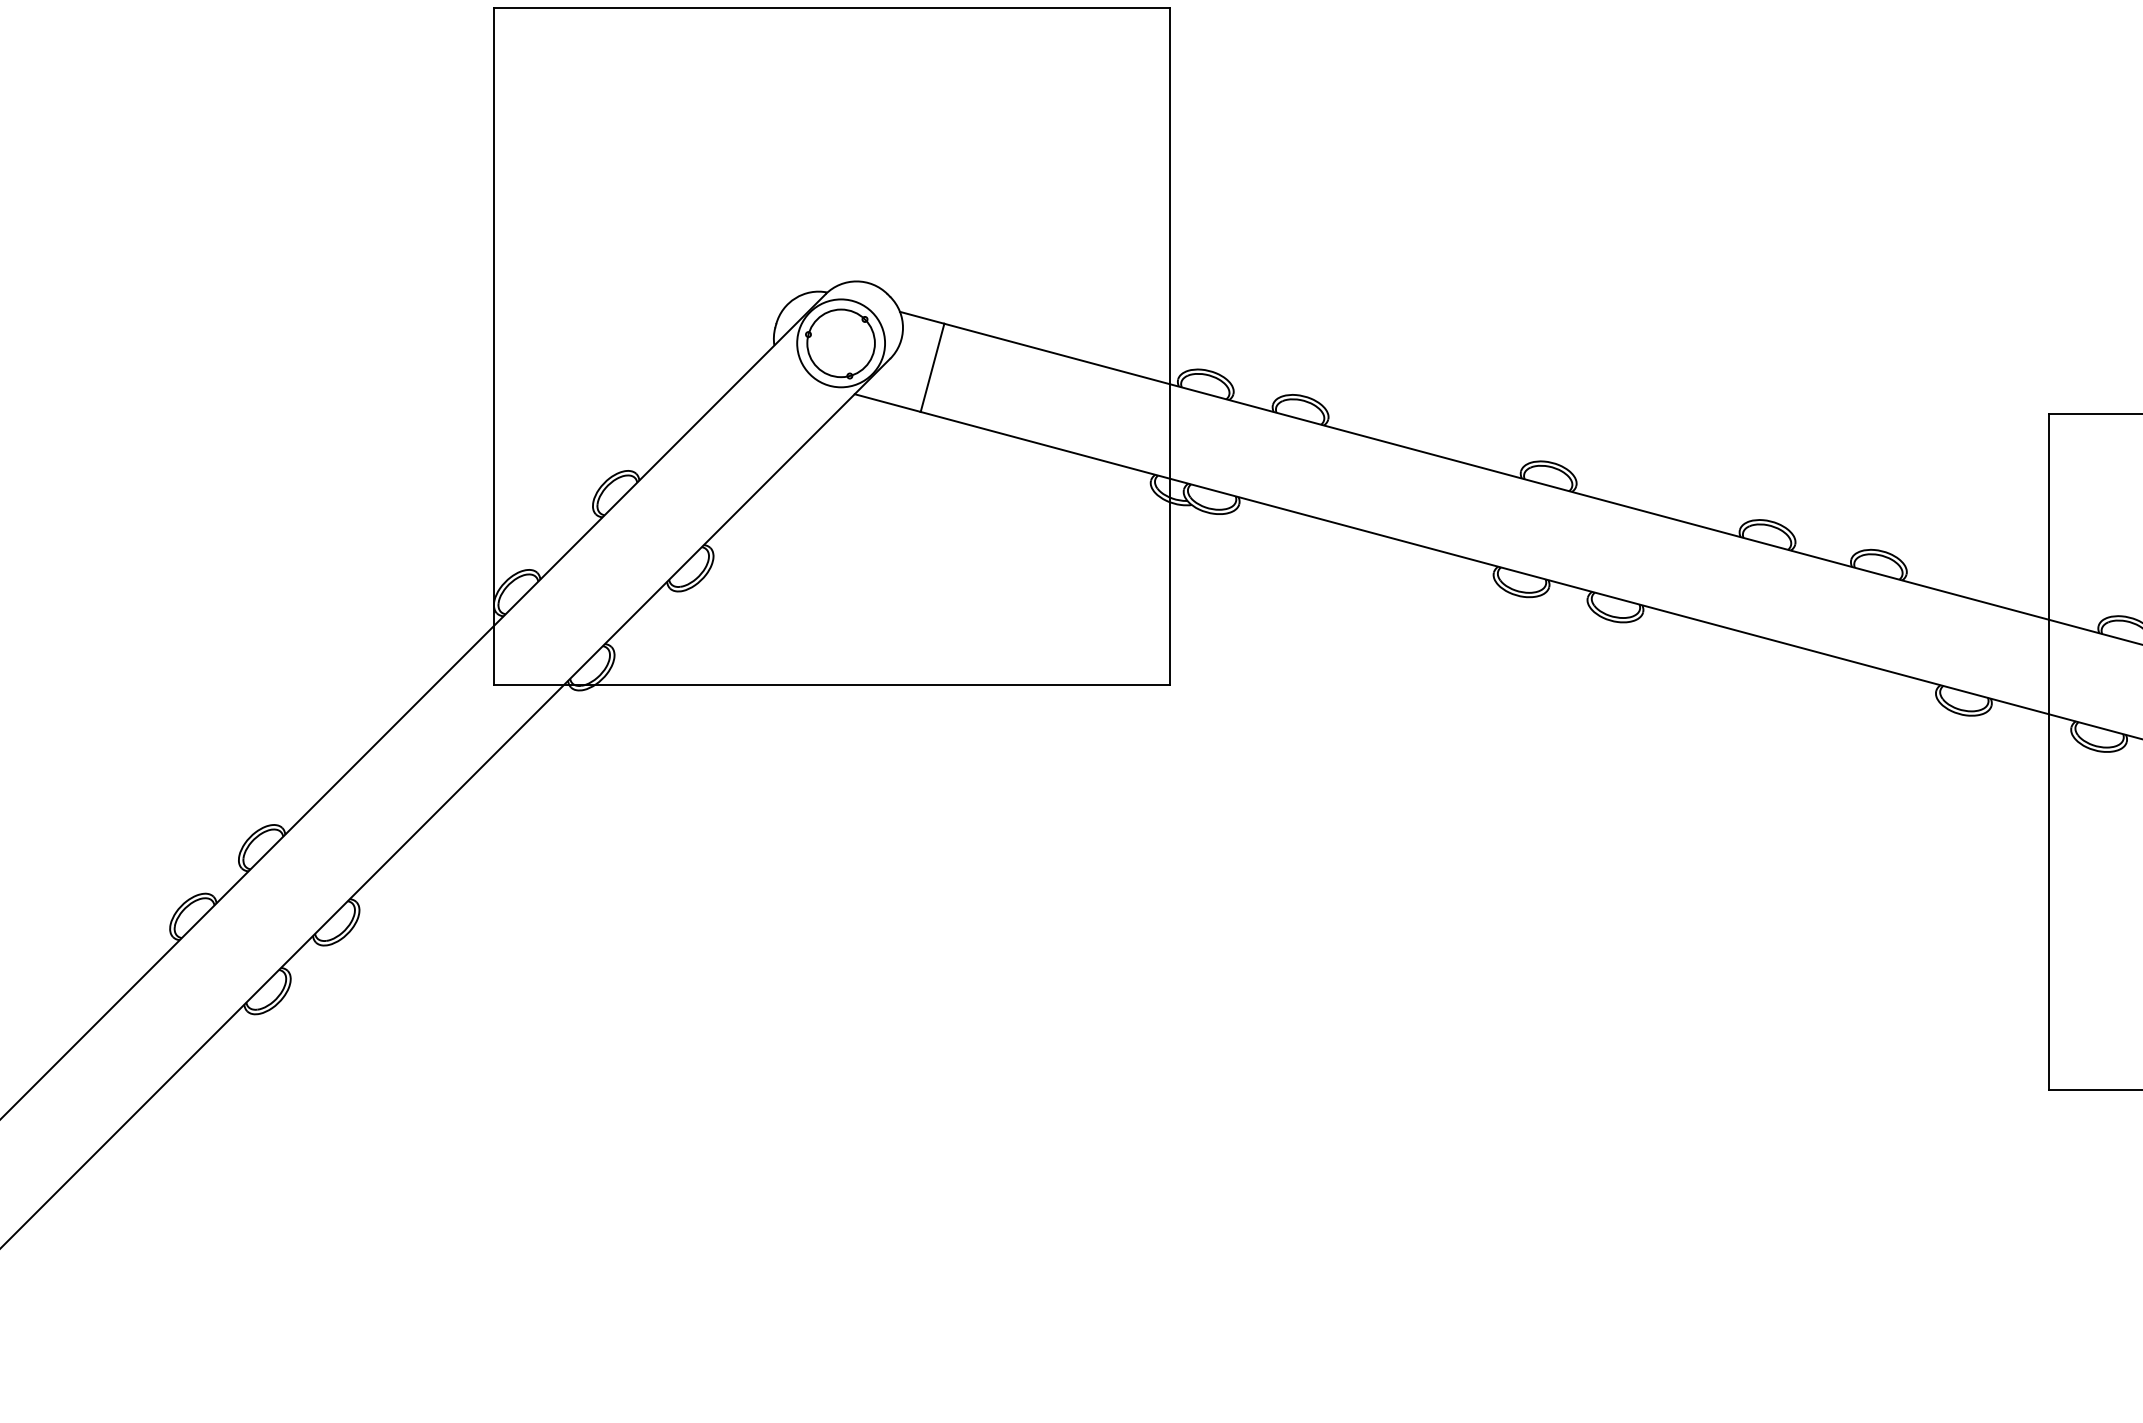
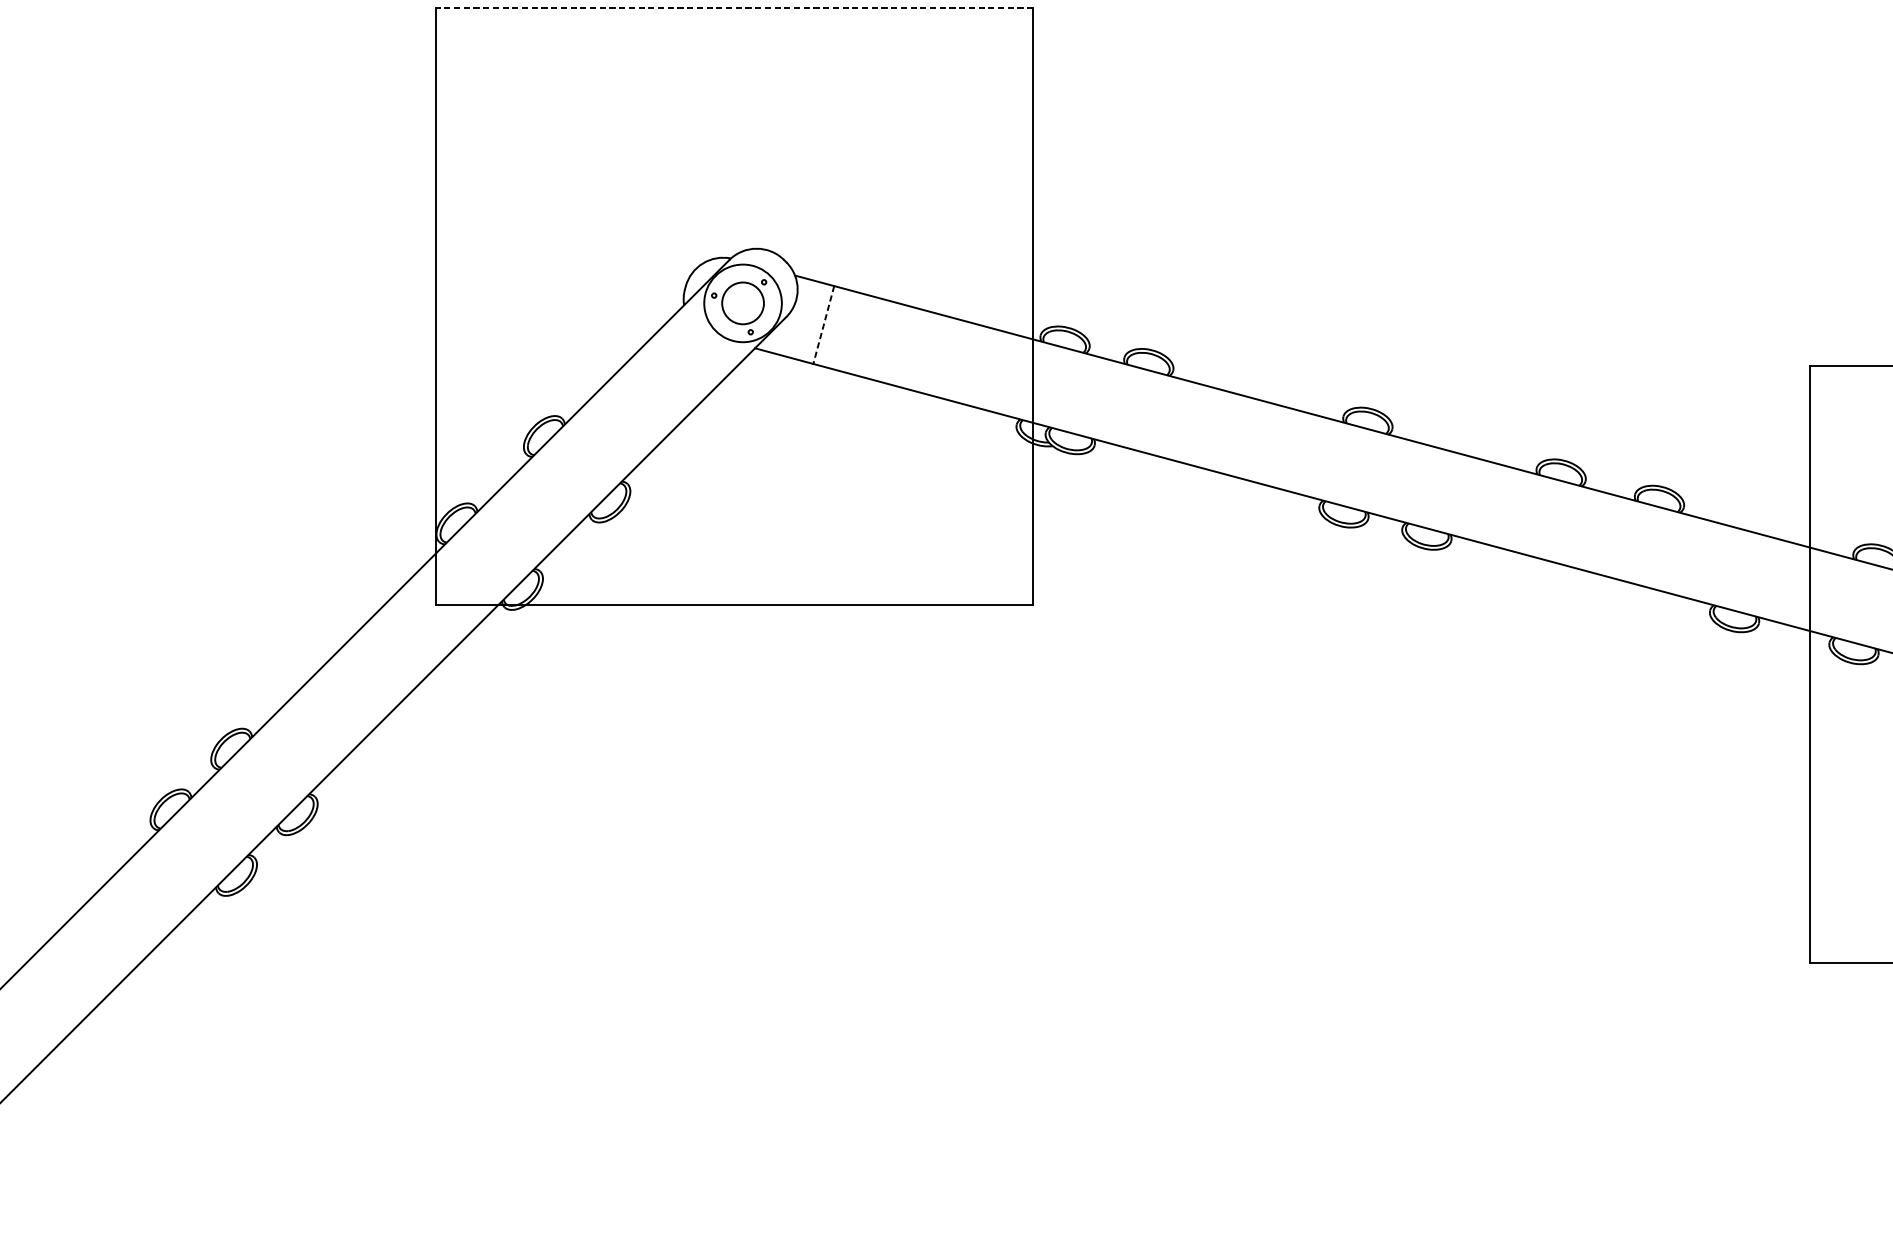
line: (831, 8) -> (734, 7), solid -> dashed
circle: (840, 343) -> (742, 303), size x0.7
line: (932, 367) -> (823, 324), solid -> dashed

